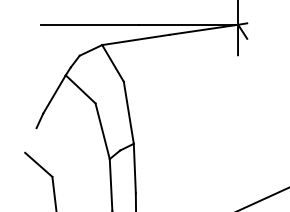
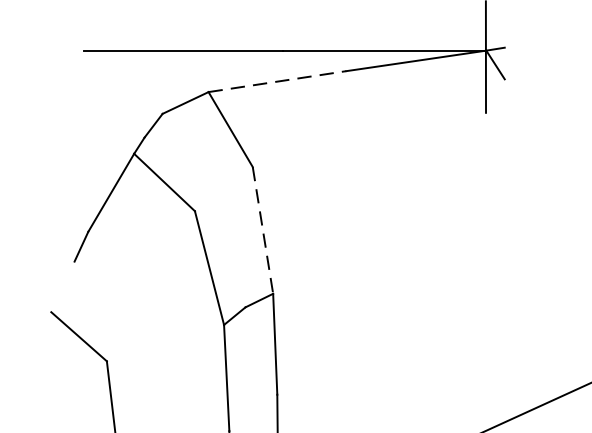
line: (136, 39) -> (278, 80), solid -> dashed
line: (128, 113) -> (262, 231), solid -> dashed

